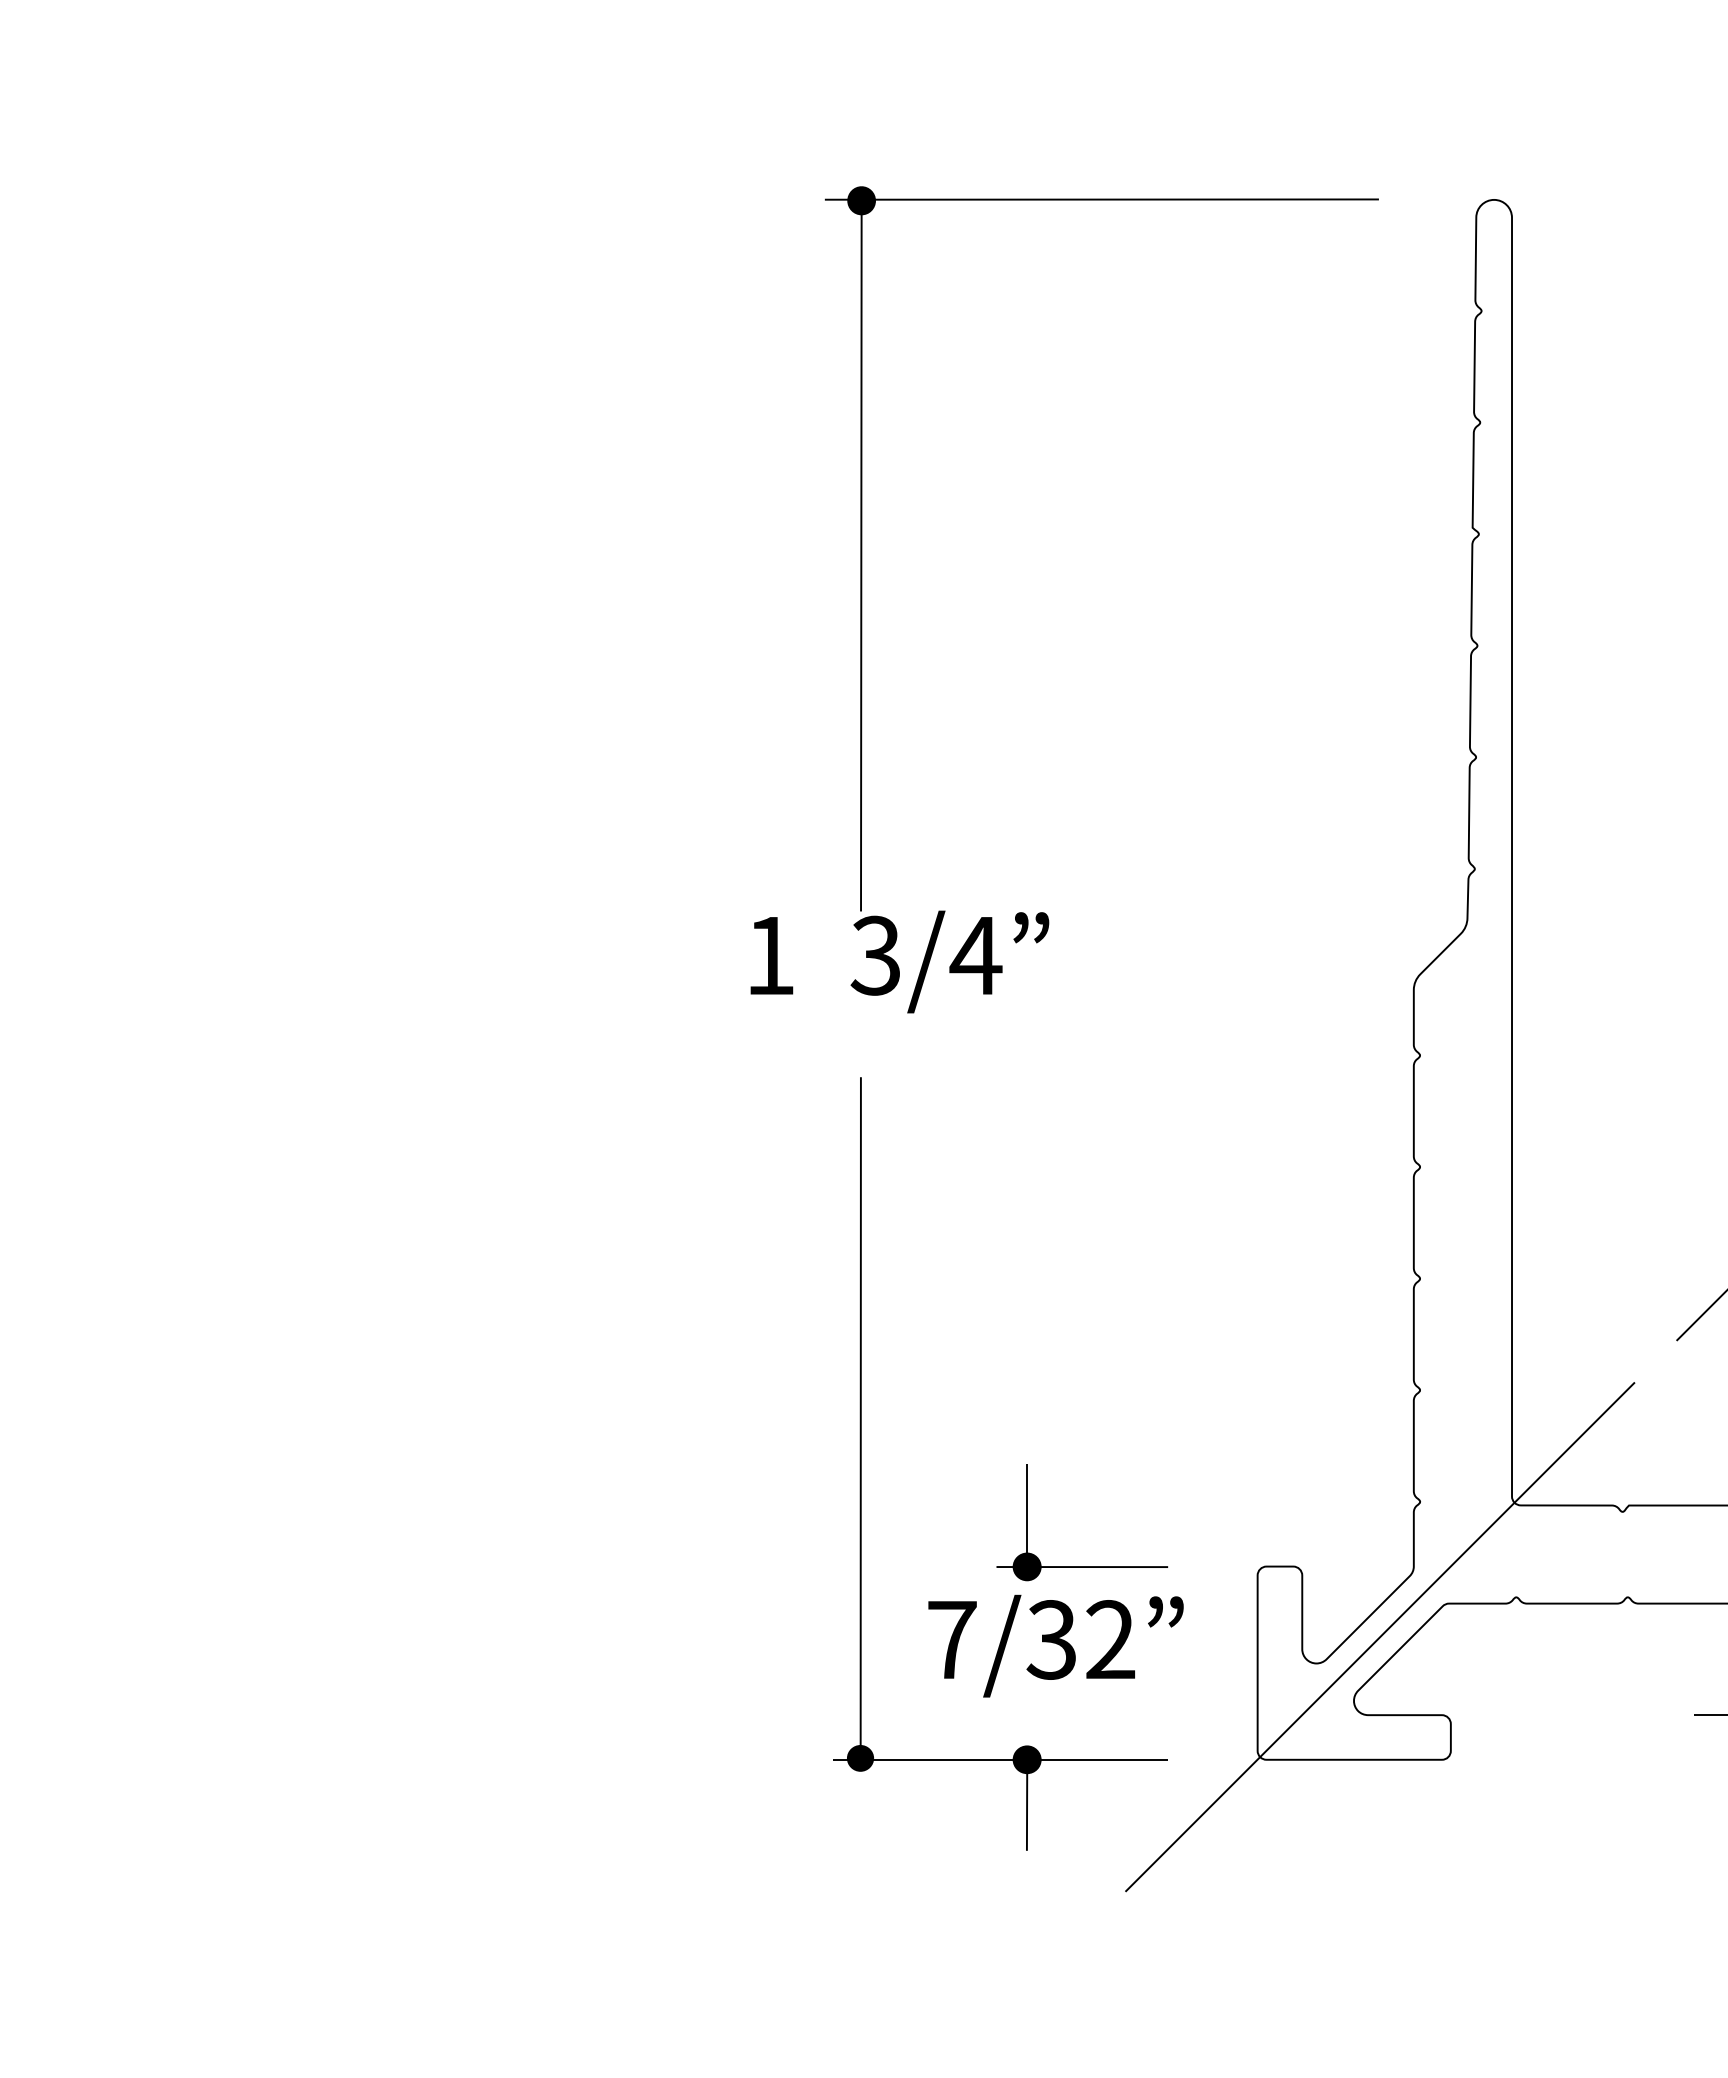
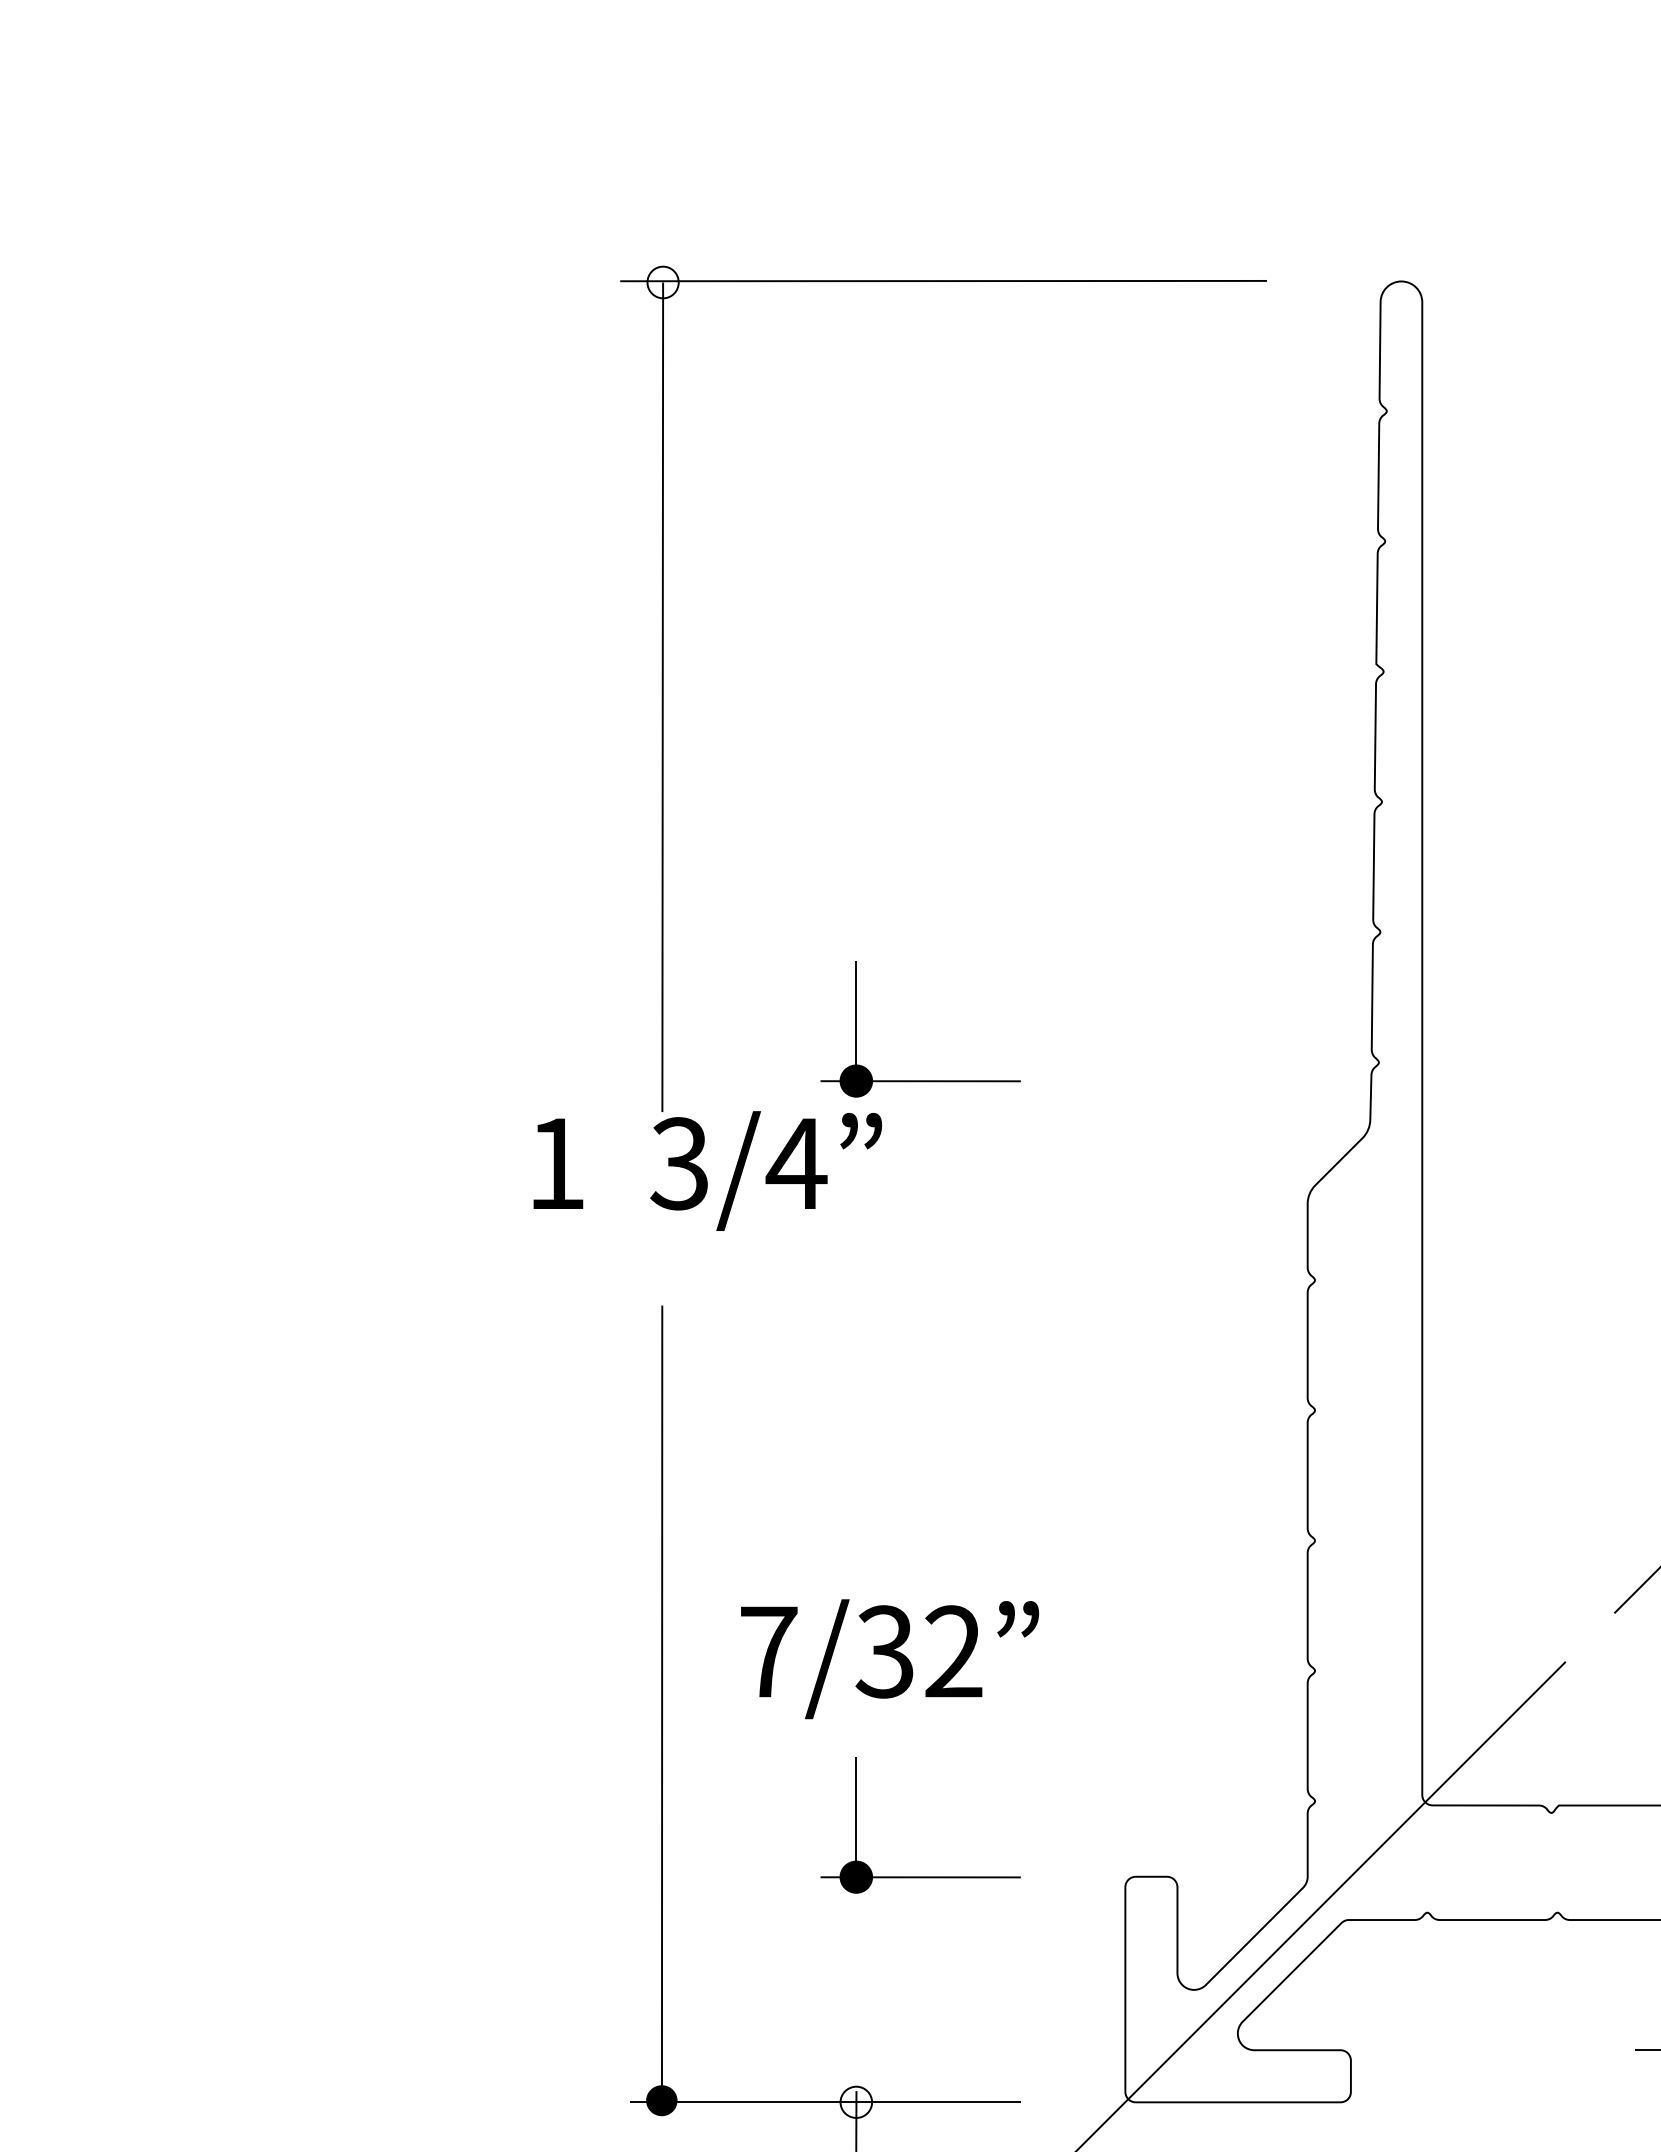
fill: (861, 200) -> (662, 282), removed
part: (1082, 884) -> (920, 1080), added
text: (1055, 1645) -> (889, 1658), moved
fill: (1026, 1759) -> (855, 2101), removed

